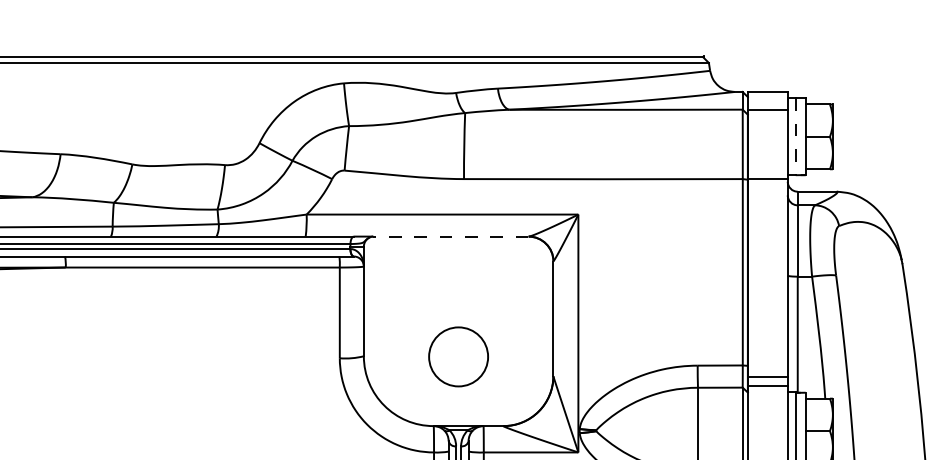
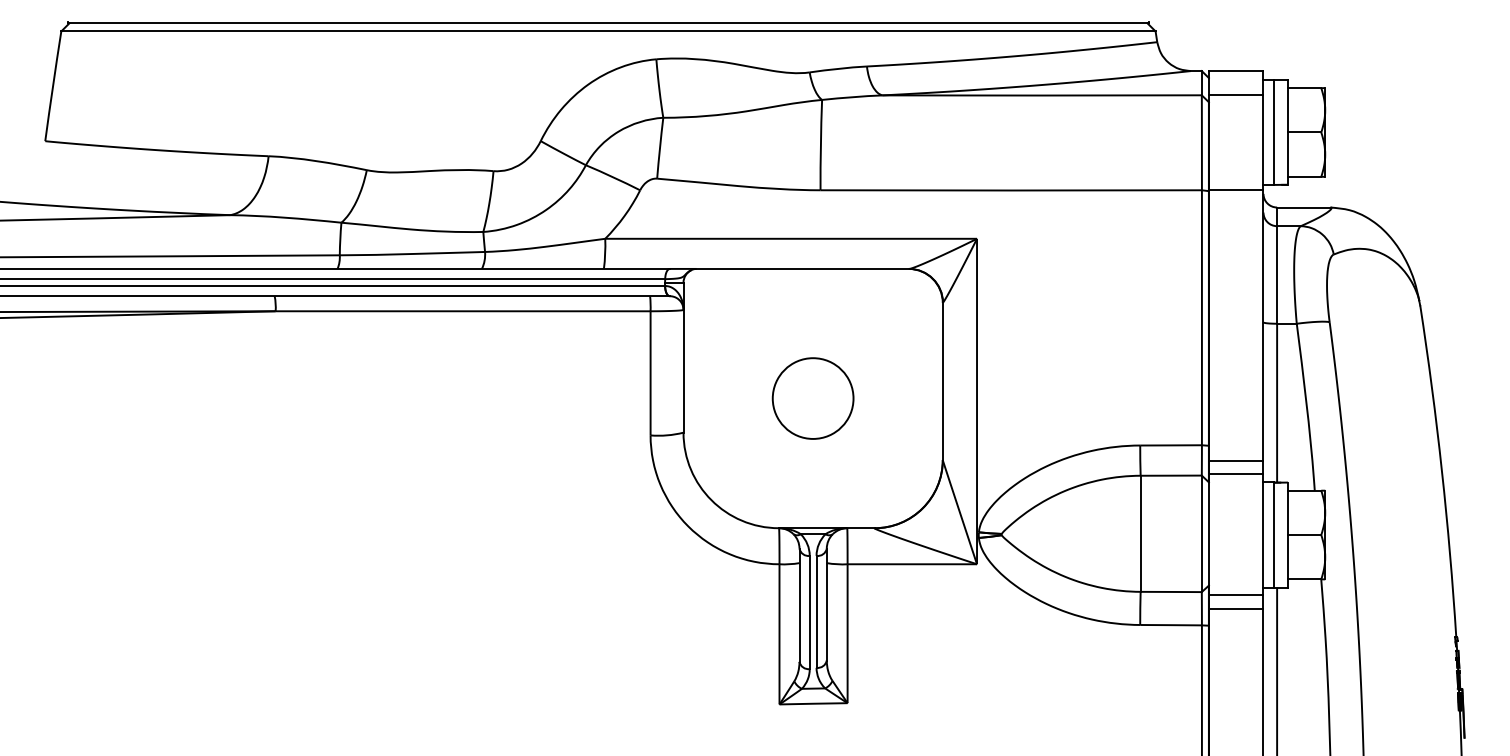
line: (795, 136) -> (1274, 132), dashed -> solid
line: (450, 236) -> (802, 268), dashed -> solid
circle: (458, 356) -> (812, 398), moved

